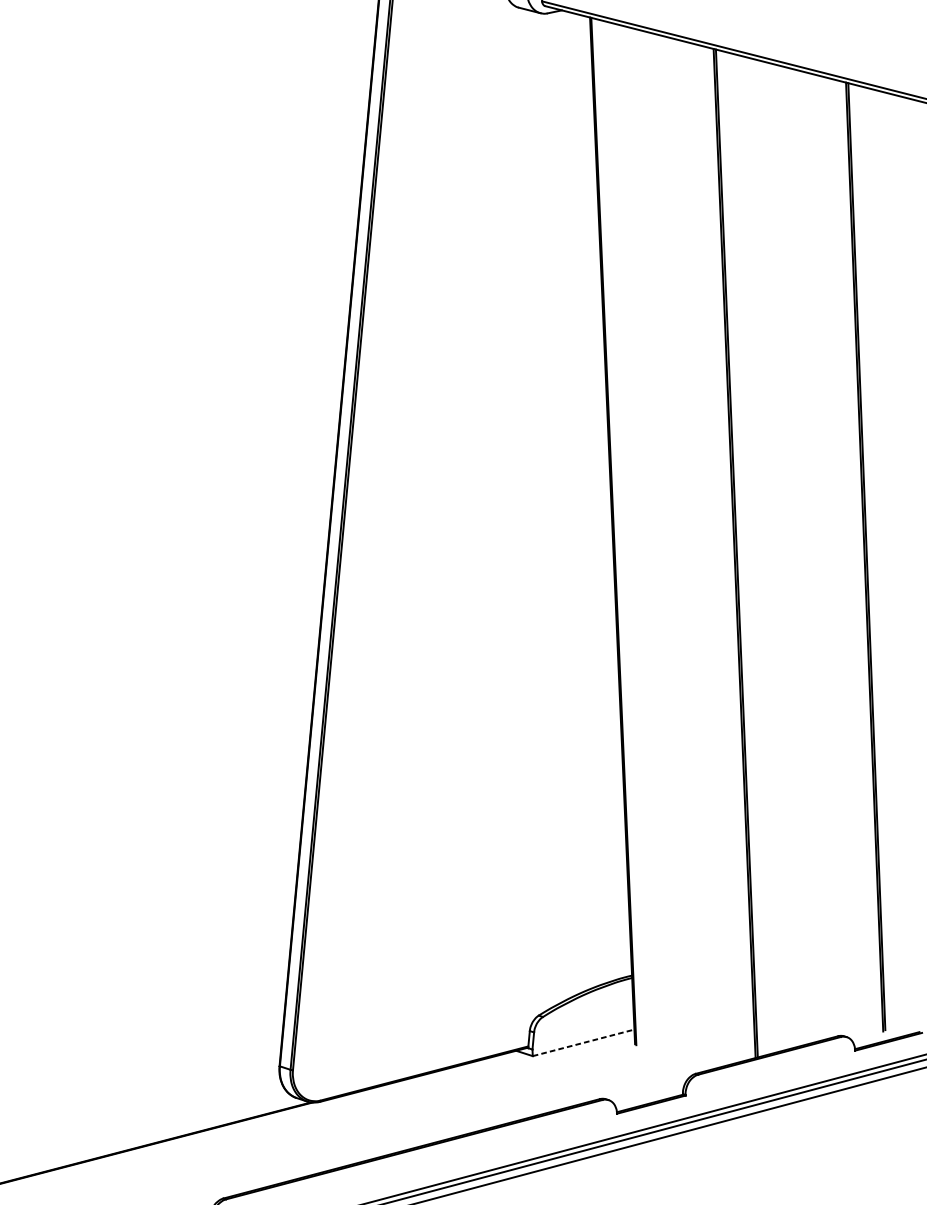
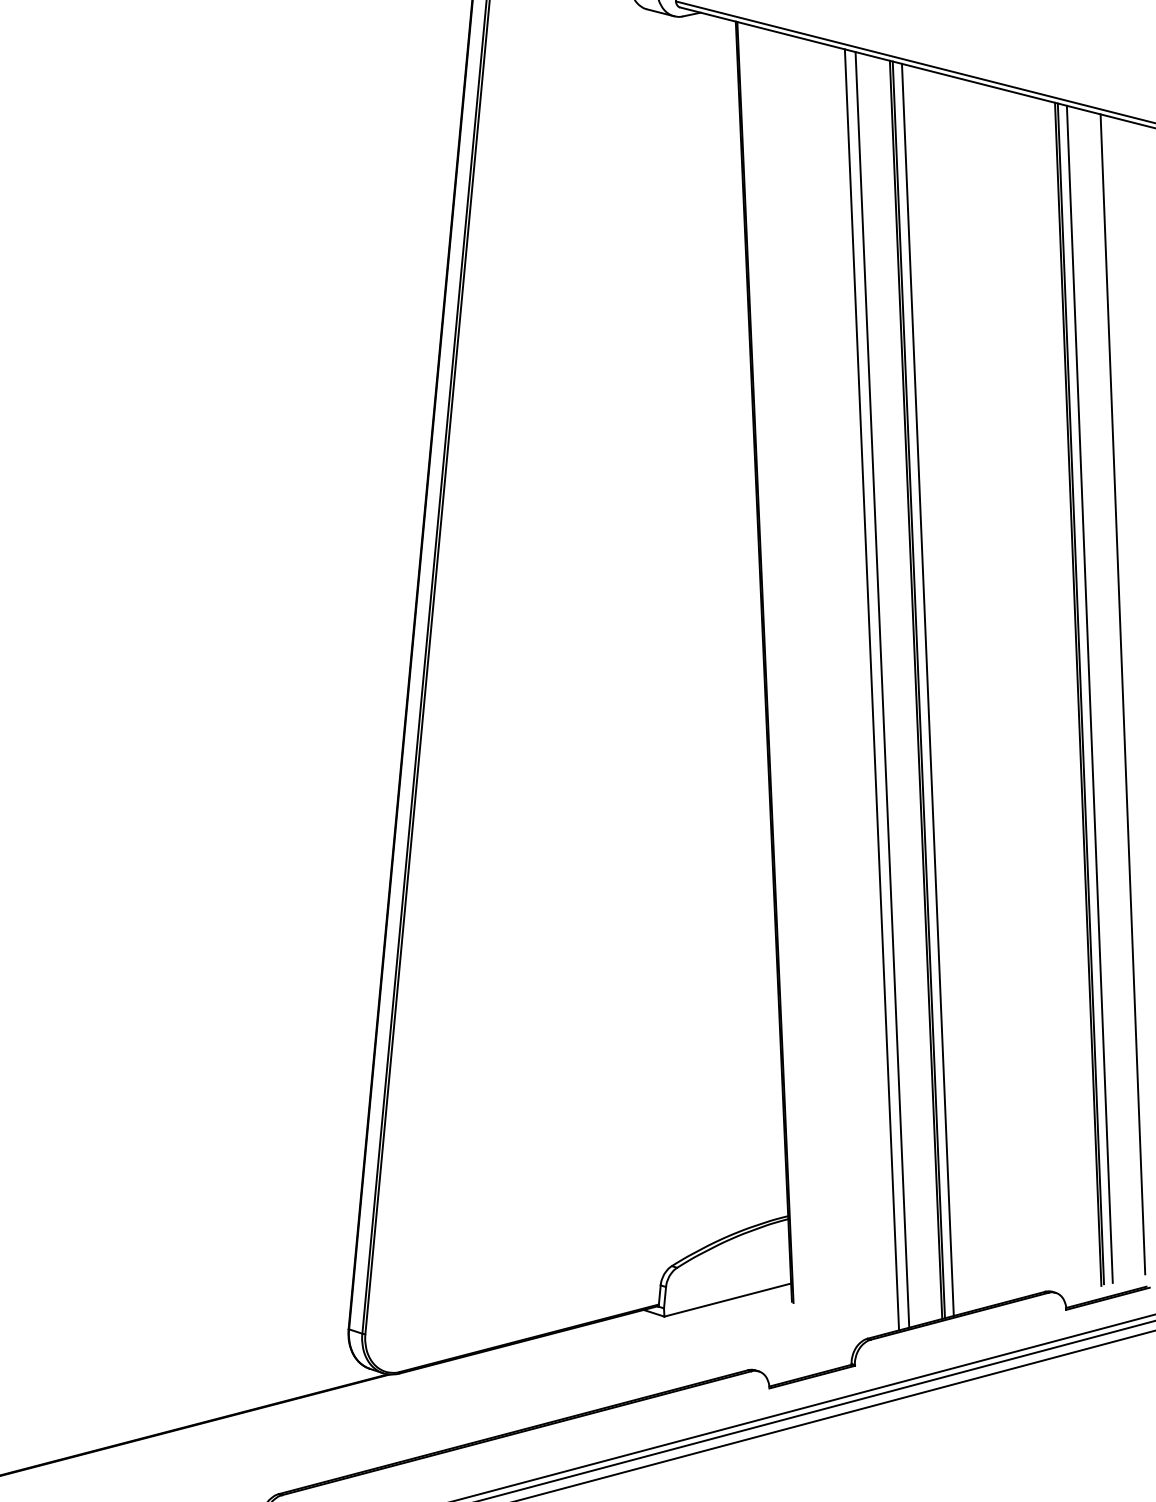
line: (698, 553) -> (871, 689), added
line: (707, 553) -> (882, 689), added
line: (743, 553) -> (927, 689), added
line: (873, 556) -> (1089, 693), added
line: (900, 557) -> (1122, 694), added
line: (584, 1042) -> (728, 1299), dashed -> solid

